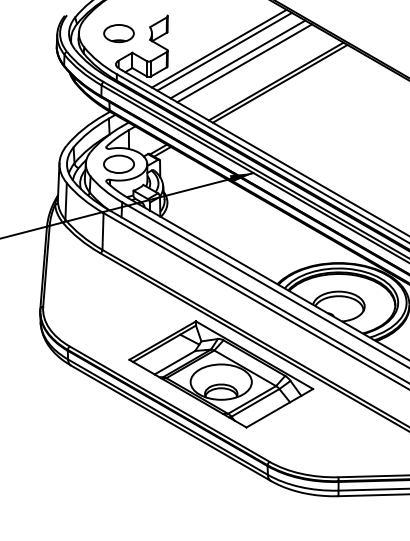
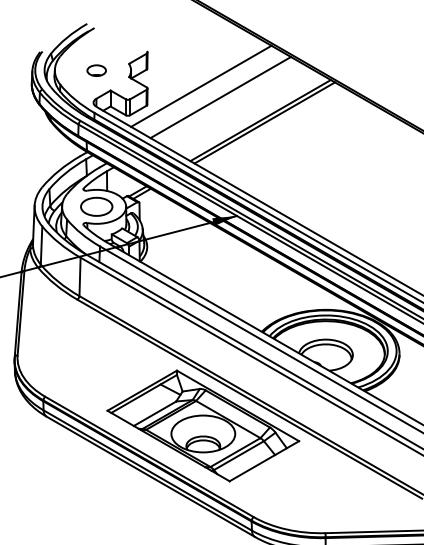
part: (118, 33) -> (96, 70), size x0.6
line: (224, 51) -> (206, 89), removed
line: (244, 63) -> (227, 101), removed

